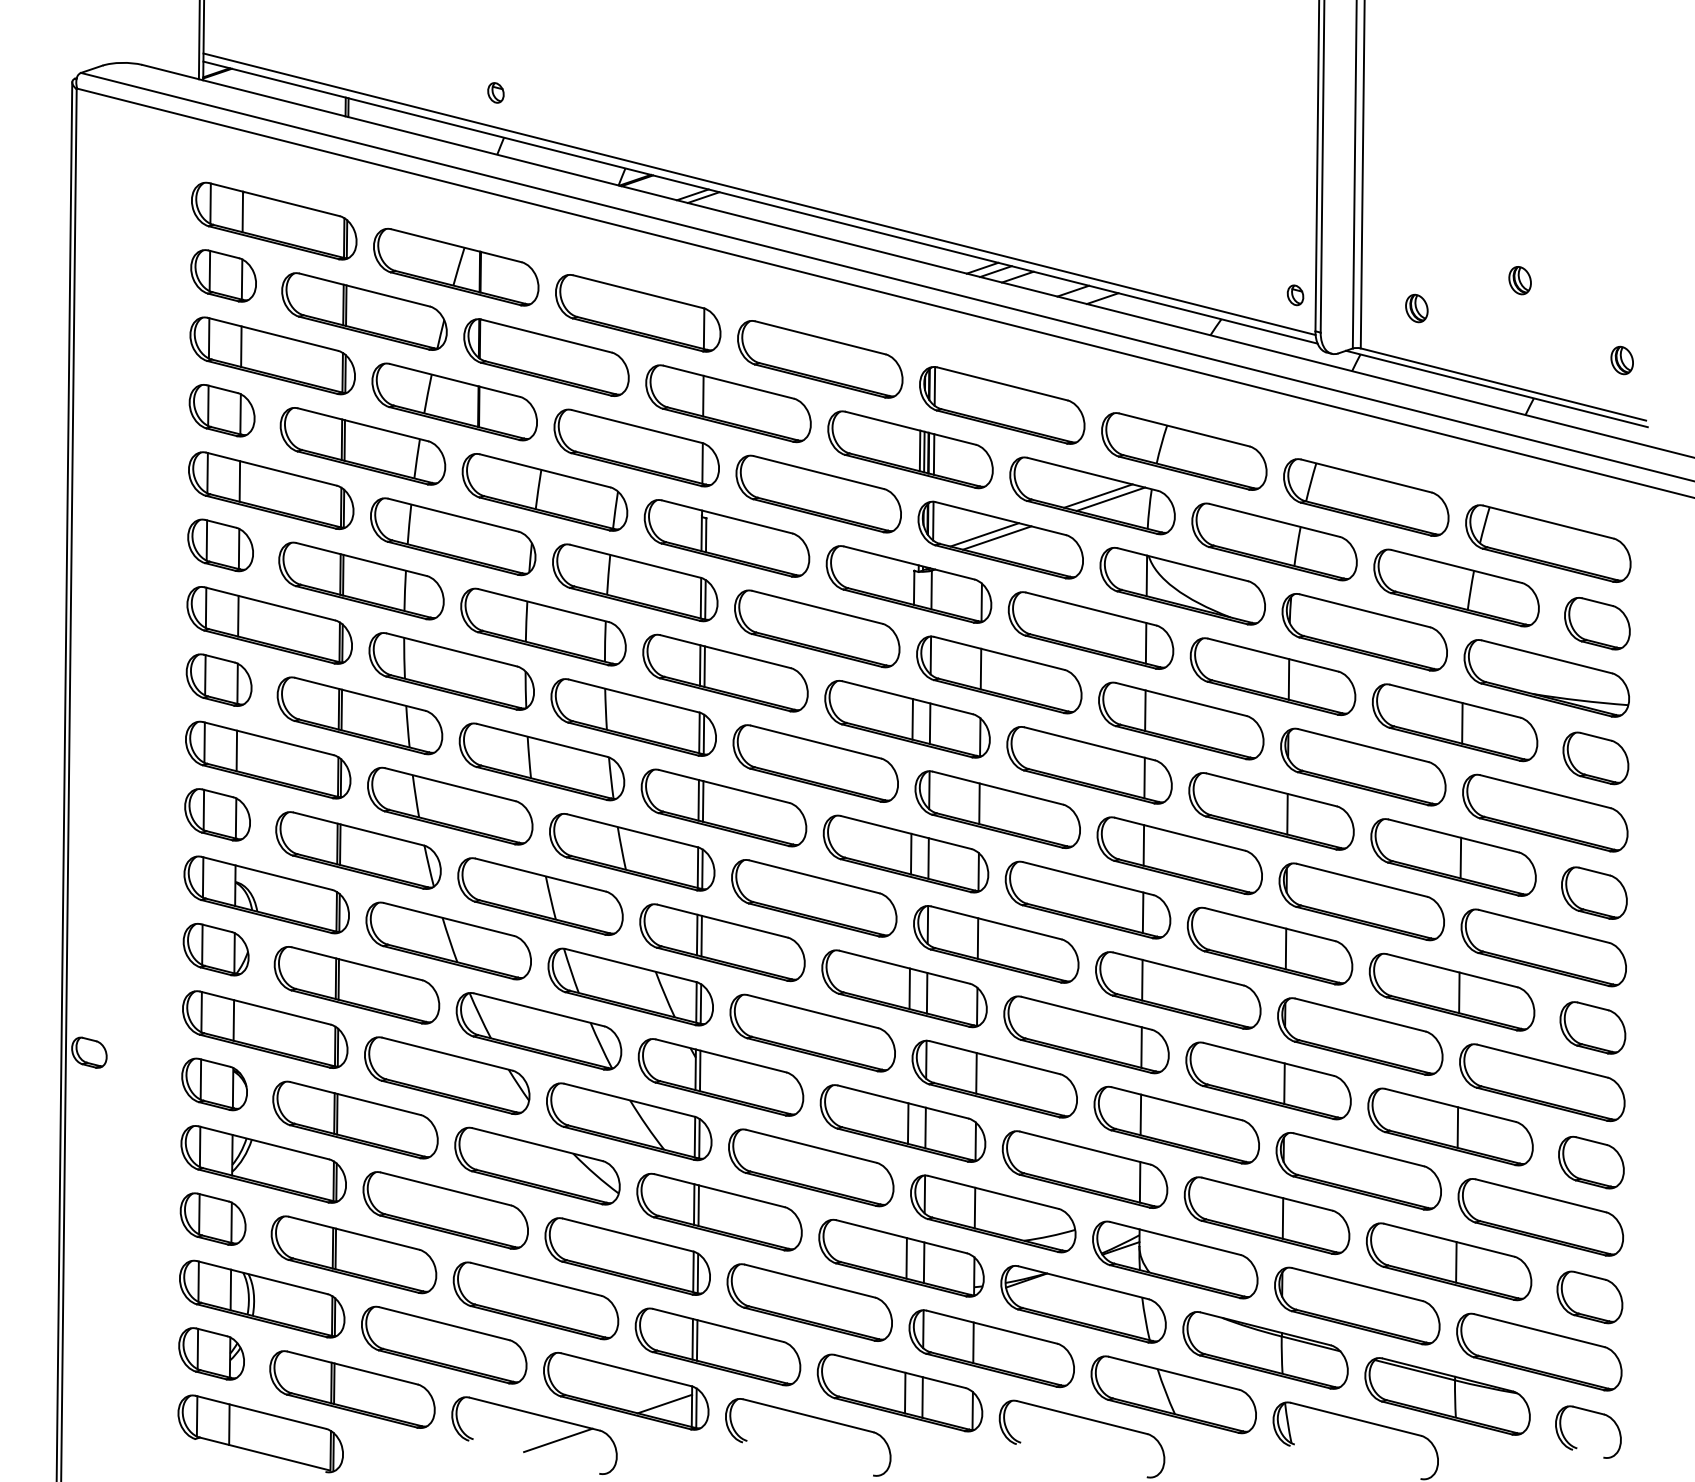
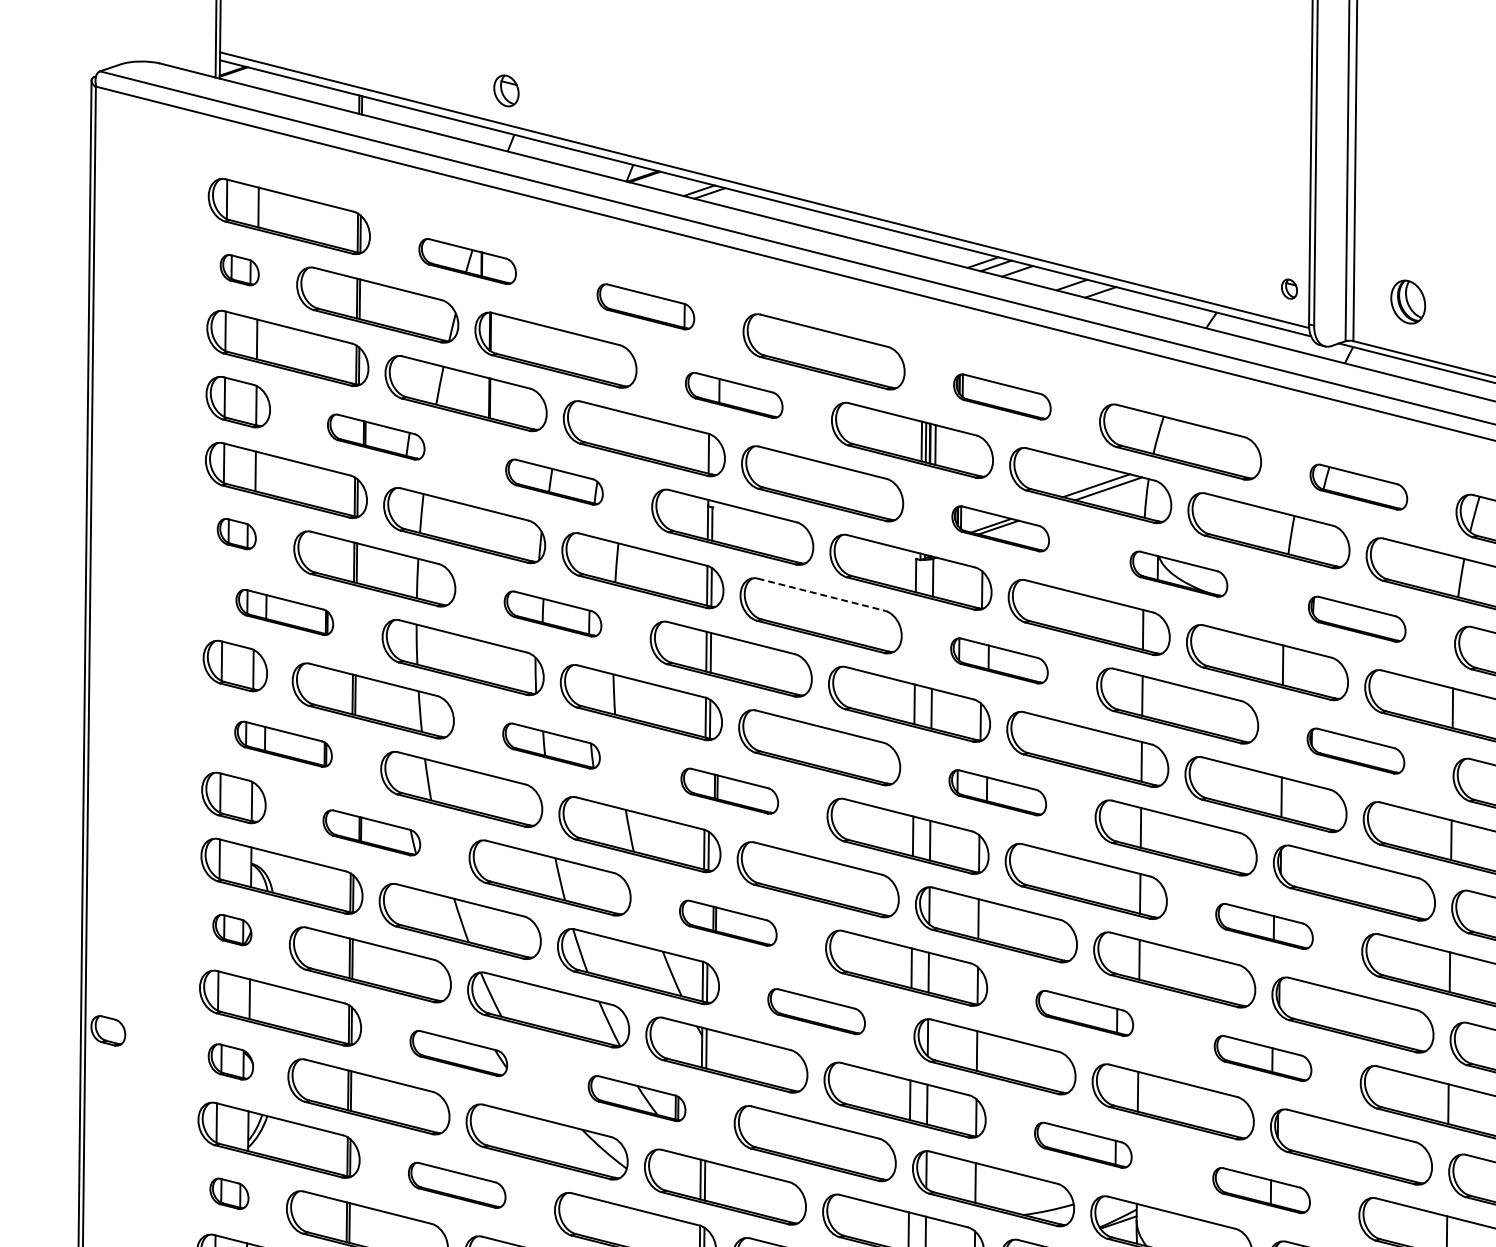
part: (495, 92) -> (506, 90), size x1.6
part: (456, 266) -> (467, 260), size x0.6
part: (223, 275) -> (239, 269), size x0.6
part: (1416, 308) -> (1407, 302), size x1.6
part: (638, 313) -> (646, 306), size x0.6
part: (728, 403) -> (734, 395), size x0.6
part: (1002, 405) -> (1002, 397), size x0.6
part: (362, 446) -> (375, 437), size x0.6
part: (544, 492) -> (554, 482), size x0.6
part: (1366, 497) -> (1358, 487), size x0.6
part: (1000, 539) -> (1000, 528), size x0.6
part: (220, 545) -> (236, 534), size x0.6
part: (1182, 586) -> (1178, 574), size x0.6
line: (818, 607) -> (822, 594), solid -> dashed
part: (269, 625) -> (284, 612), size x0.6
part: (543, 626) -> (553, 613), size x0.6
part: (1364, 632) -> (1357, 619), size x0.6
part: (999, 674) -> (999, 660), size x0.6
part: (268, 759) -> (283, 743), size x0.6
part: (541, 761) -> (551, 745), size x0.6
part: (1363, 766) -> (1356, 750), size x0.6
part: (723, 807) -> (729, 790), size x0.6
part: (997, 809) -> (997, 792), size x0.6
part: (358, 850) -> (371, 832), size x0.6
part: (722, 942) -> (728, 922), size x0.6
part: (1269, 945) -> (1264, 925), size x0.6
part: (215, 949) -> (231, 929), size x0.6
part: (812, 1032) -> (816, 1011), size x0.6
part: (1086, 1034) -> (1084, 1013), size x0.6
part: (447, 1075) -> (459, 1053), size x0.6
part: (1268, 1080) -> (1263, 1058), size x0.6
part: (214, 1084) -> (230, 1061), size x0.7
part: (629, 1121) -> (637, 1098), size x0.6
part: (1084, 1169) -> (1082, 1145), size x0.6
part: (445, 1210) -> (457, 1185), size x0.6
part: (1266, 1215) -> (1261, 1190), size x0.6
part: (212, 1218) -> (228, 1193), size x0.6

